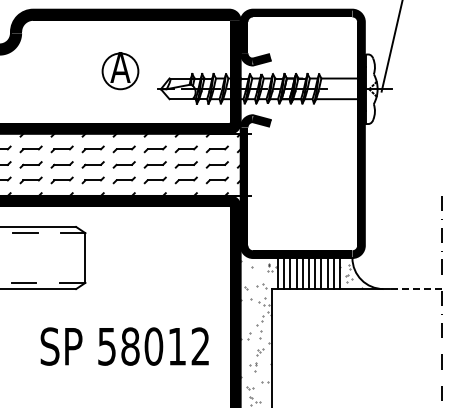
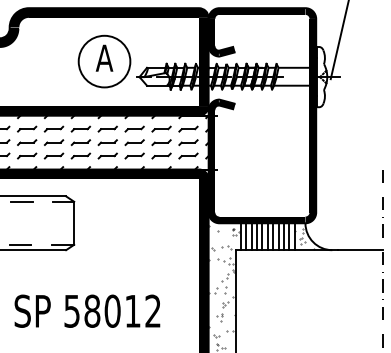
circle: (120, 71) -> (104, 61), size x1.67
line: (415, 289) -> (360, 250), dashed -> solid
text: (124, 346) -> (87, 311), moved

